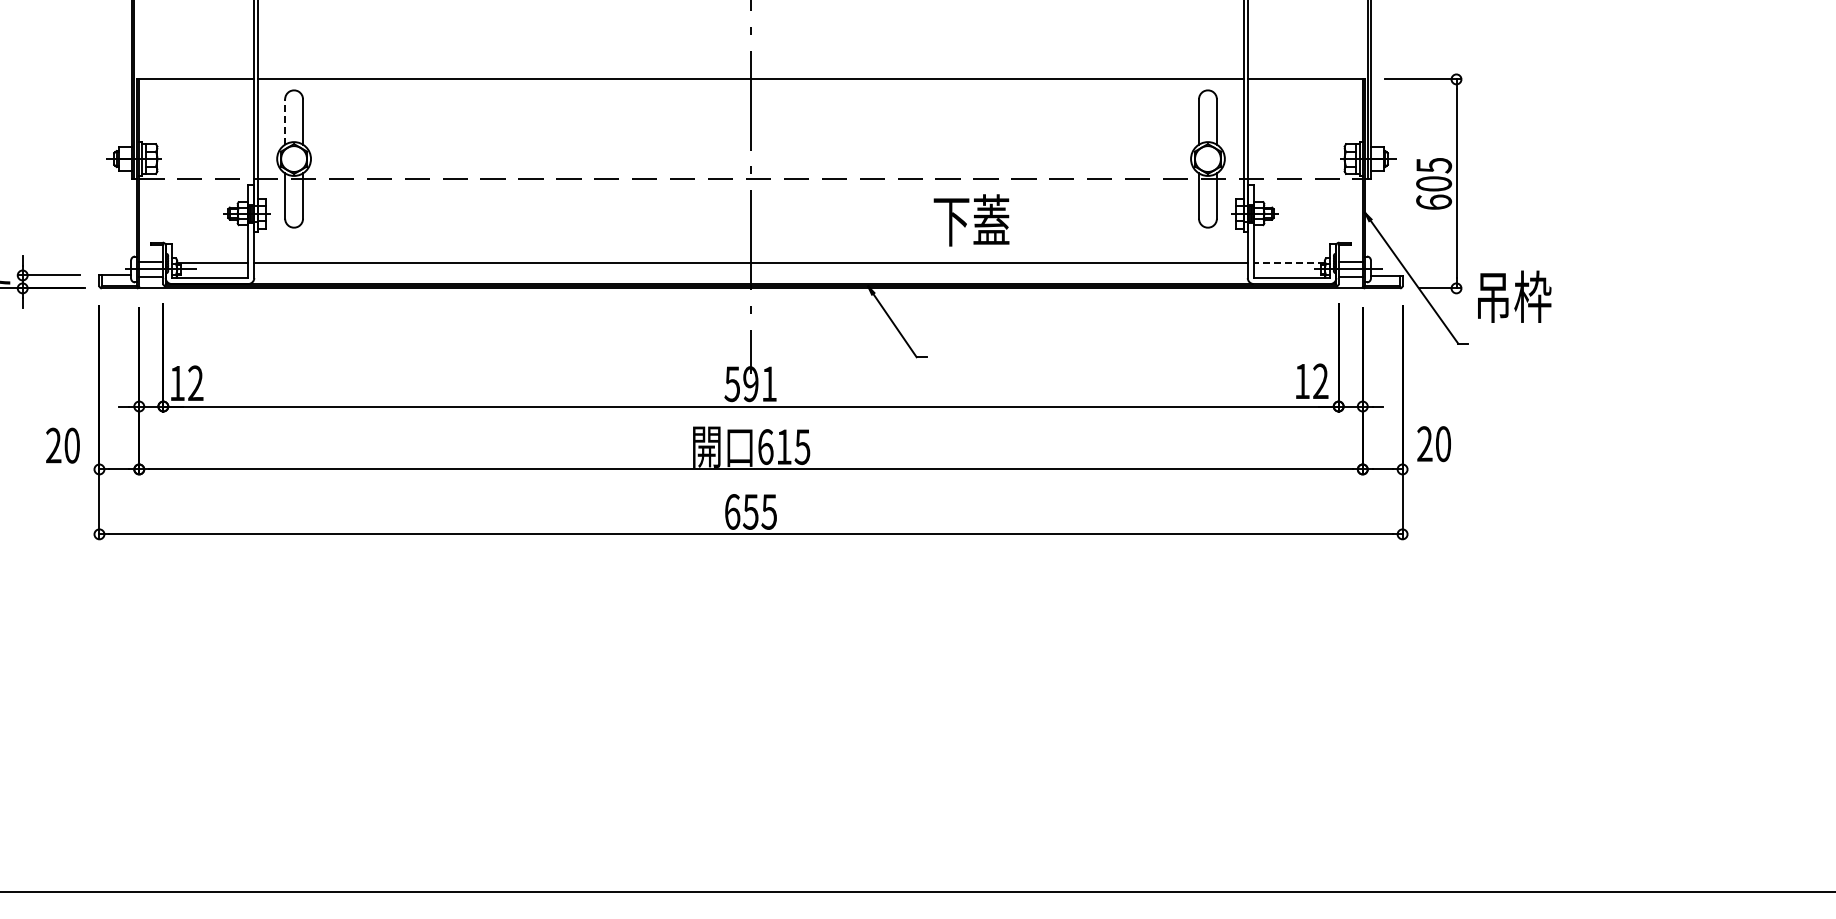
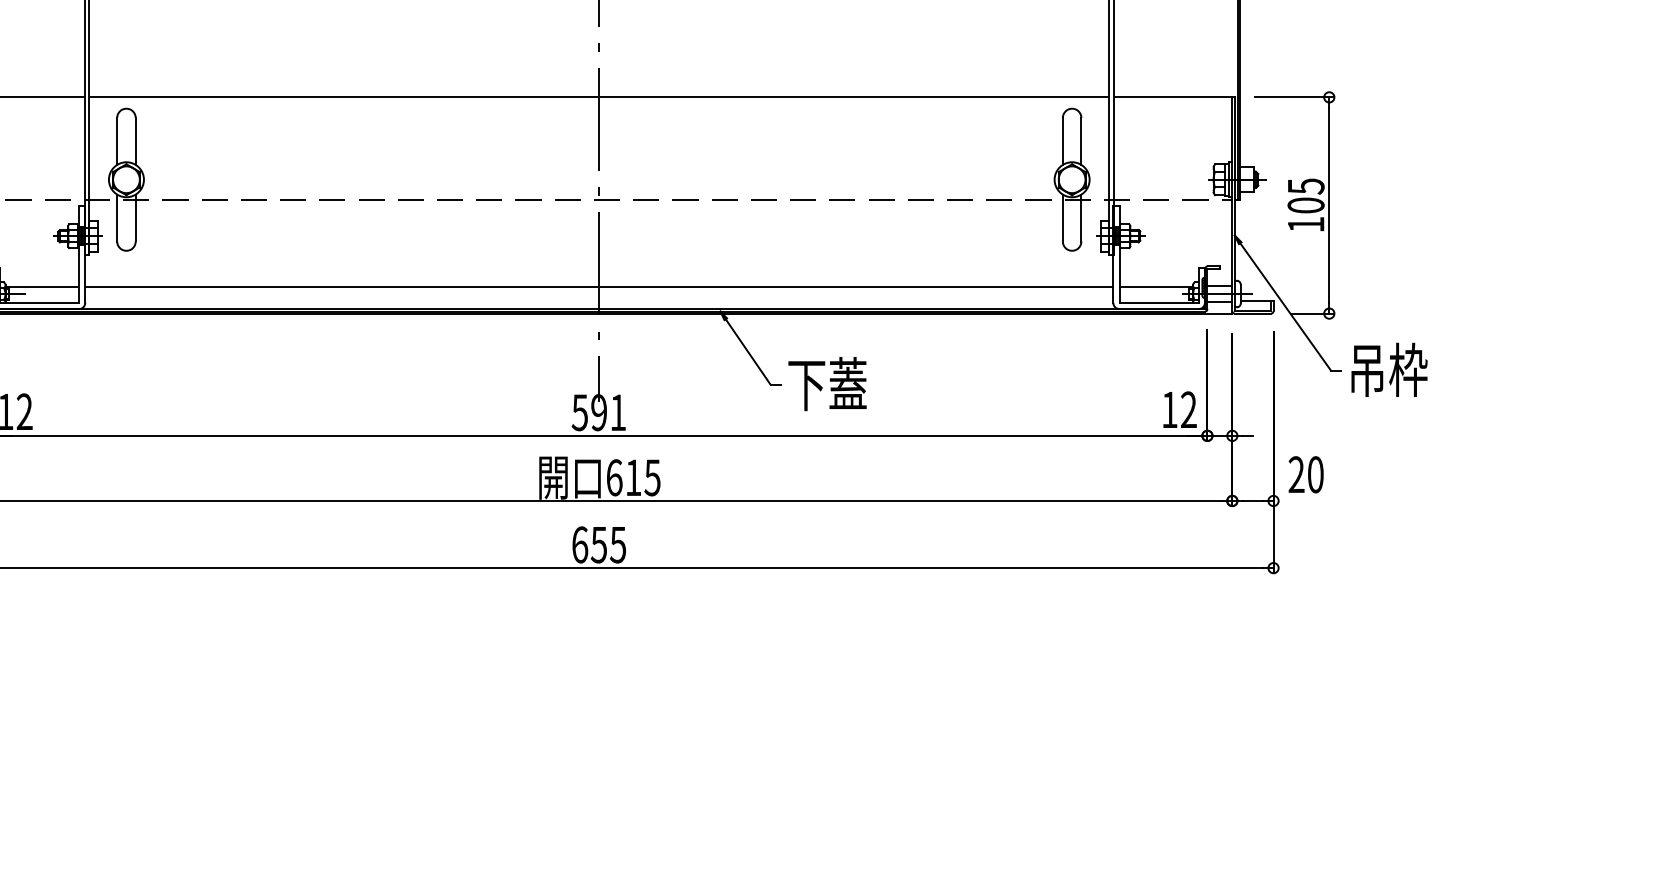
line: (285, 122) -> (117, 141), dashed -> solid
text: (1434, 201) -> (1306, 223), 605 -> 105
text: (971, 220) -> (827, 384), moved
line: (1289, 262) -> (1156, 286), dashed -> solid
text: (1514, 296) -> (1389, 369), moved

